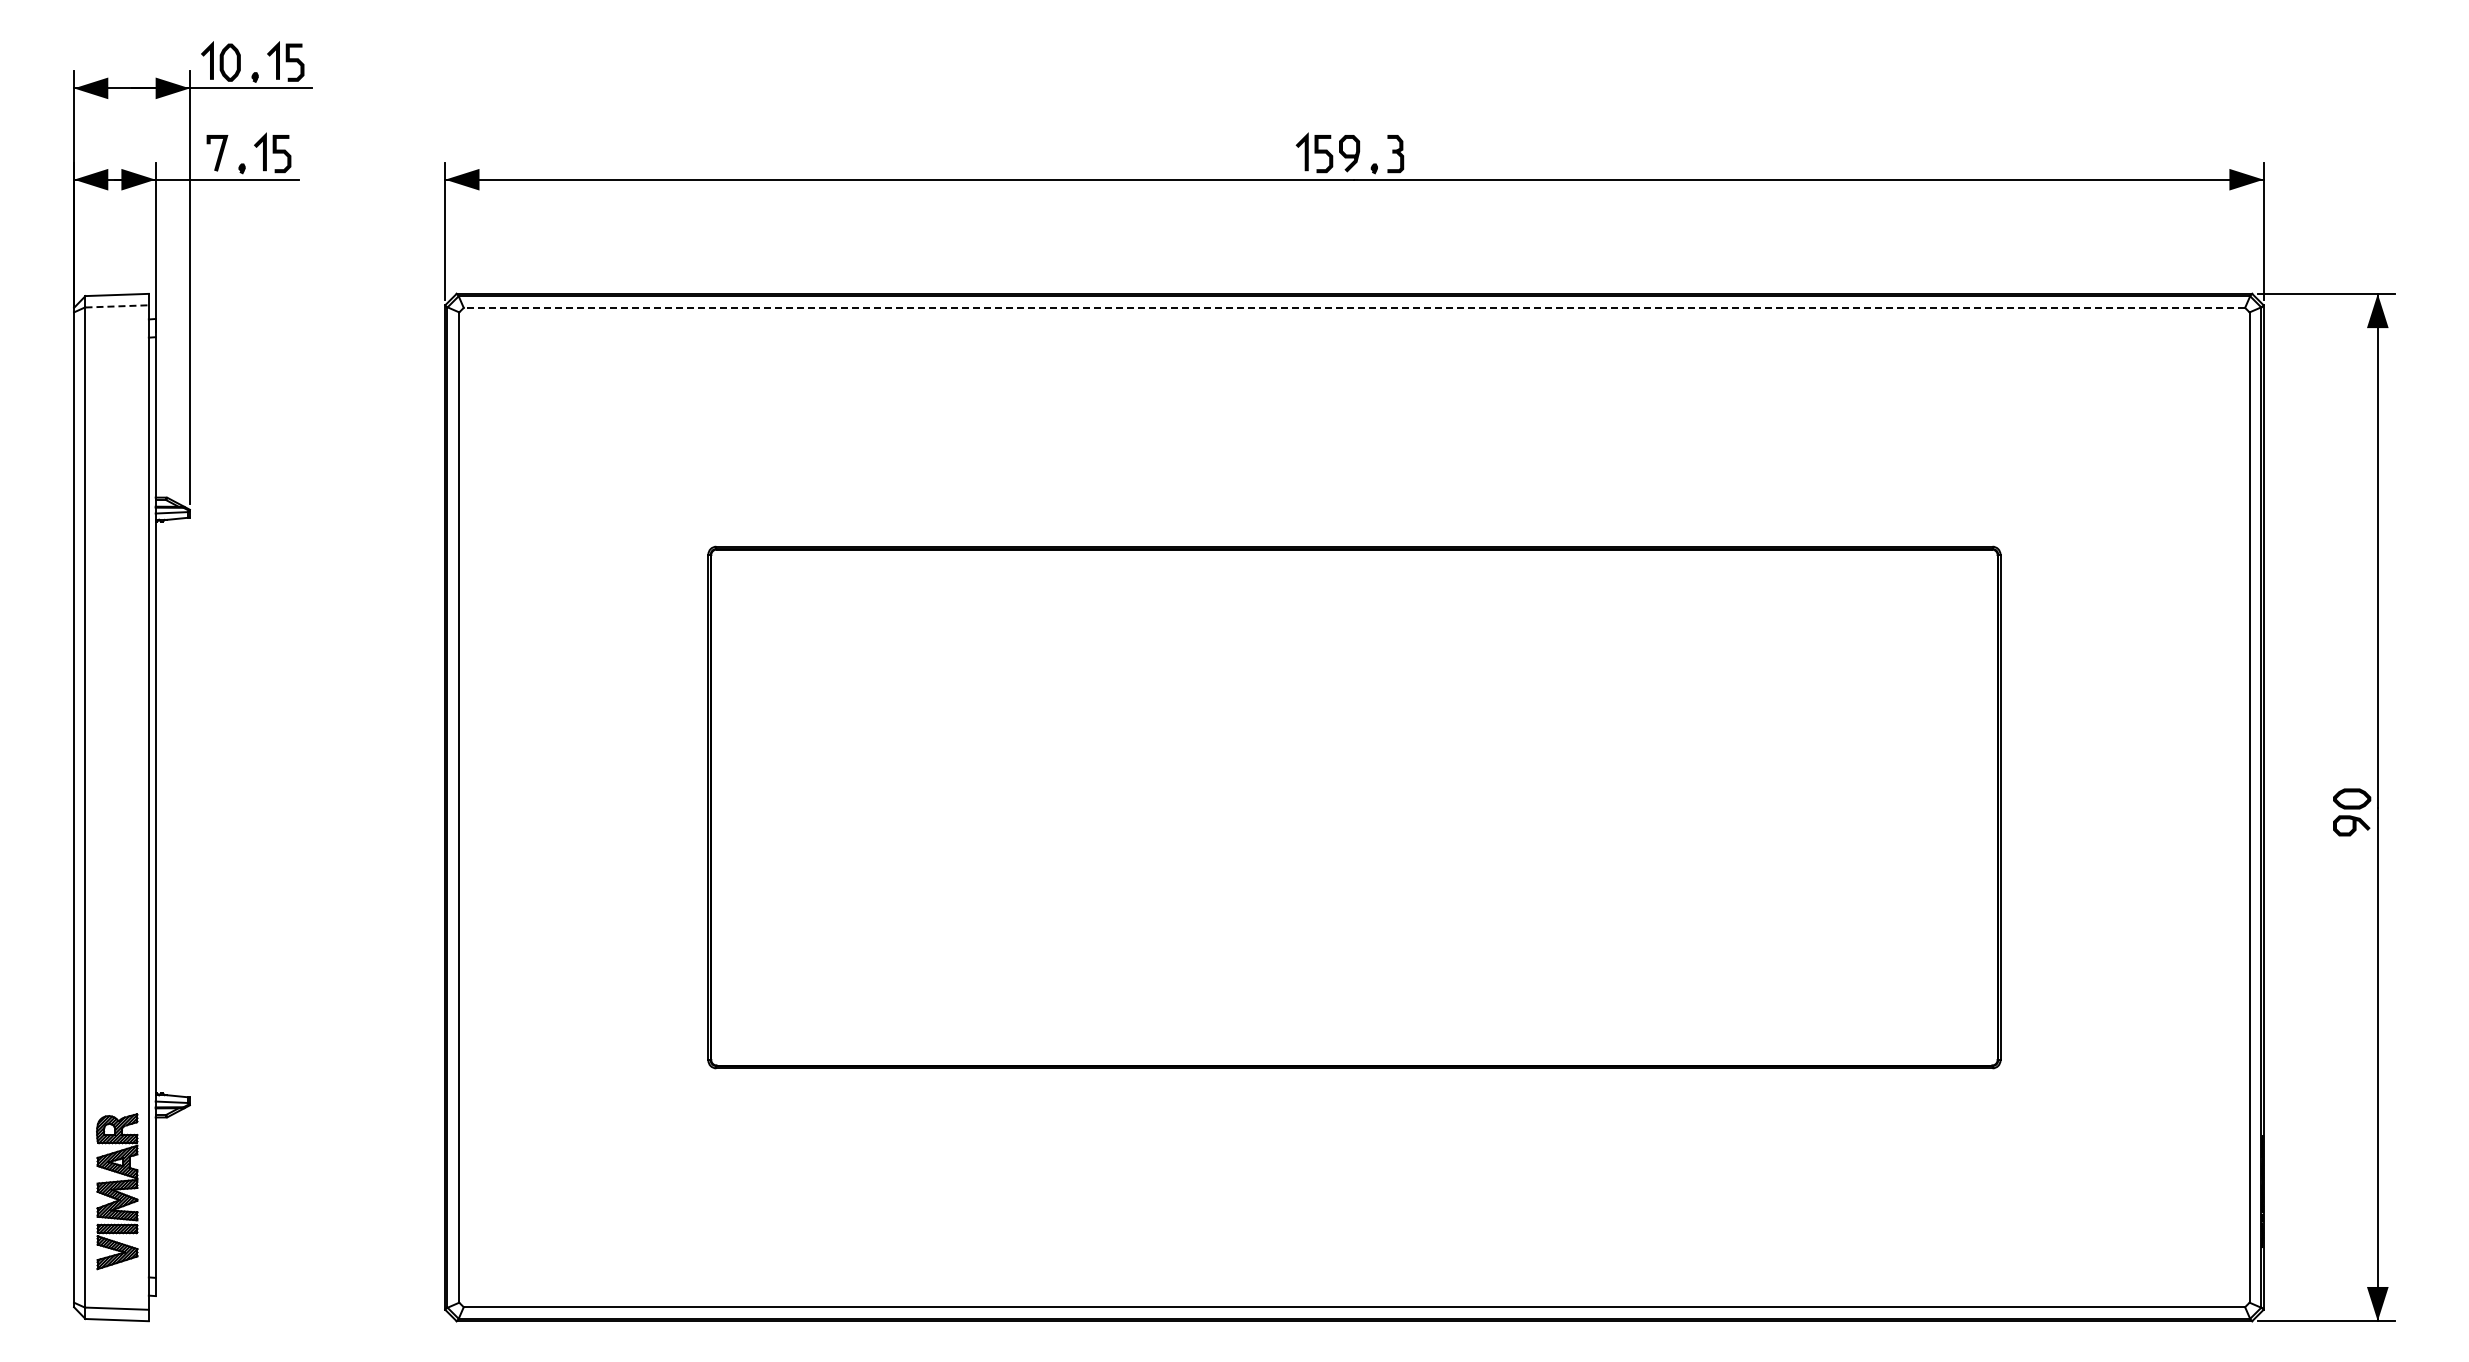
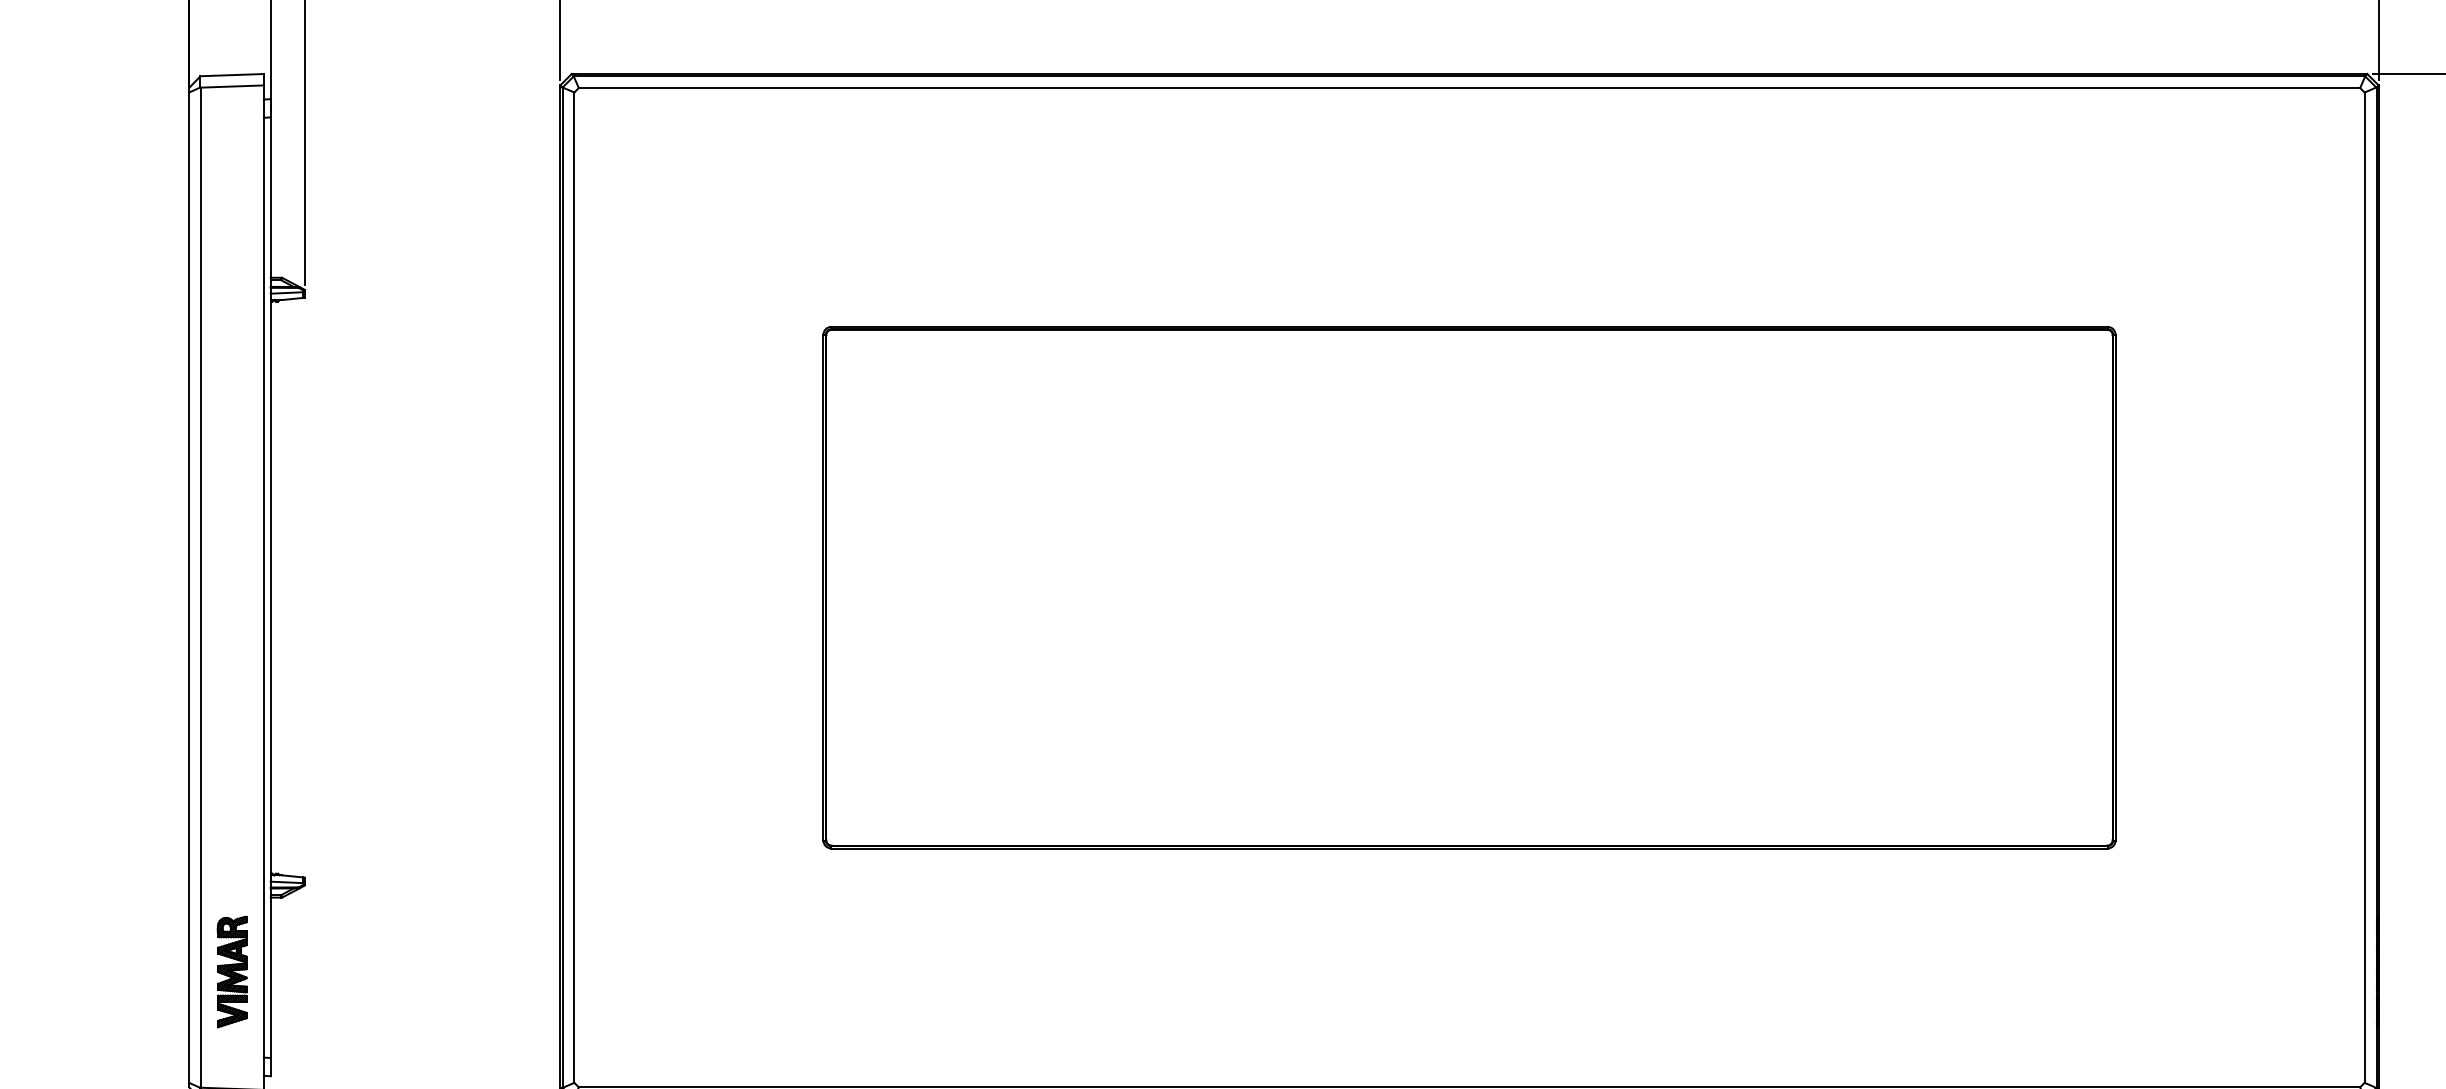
line: (117, 306) -> (232, 86), dashed -> solid
line: (1354, 307) -> (1469, 87), dashed -> solid
part: (116, 1191) -> (231, 971), size x0.71

